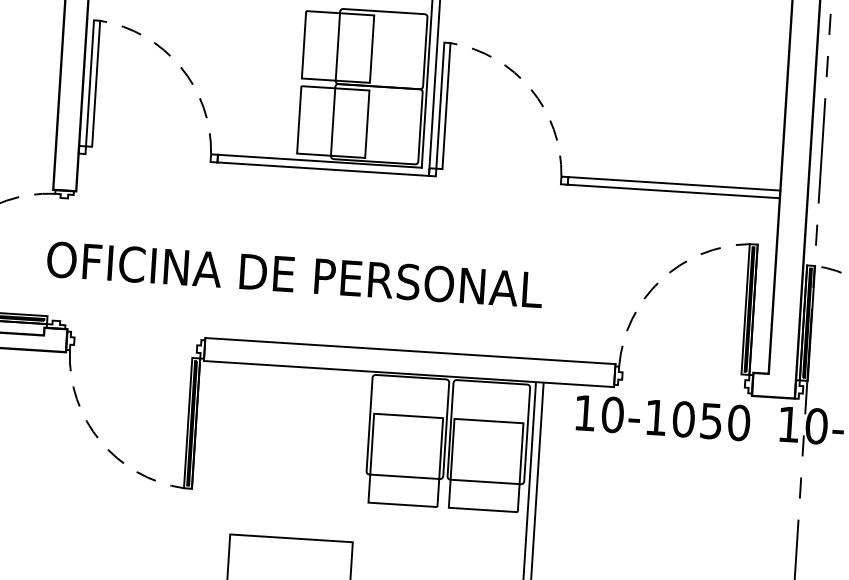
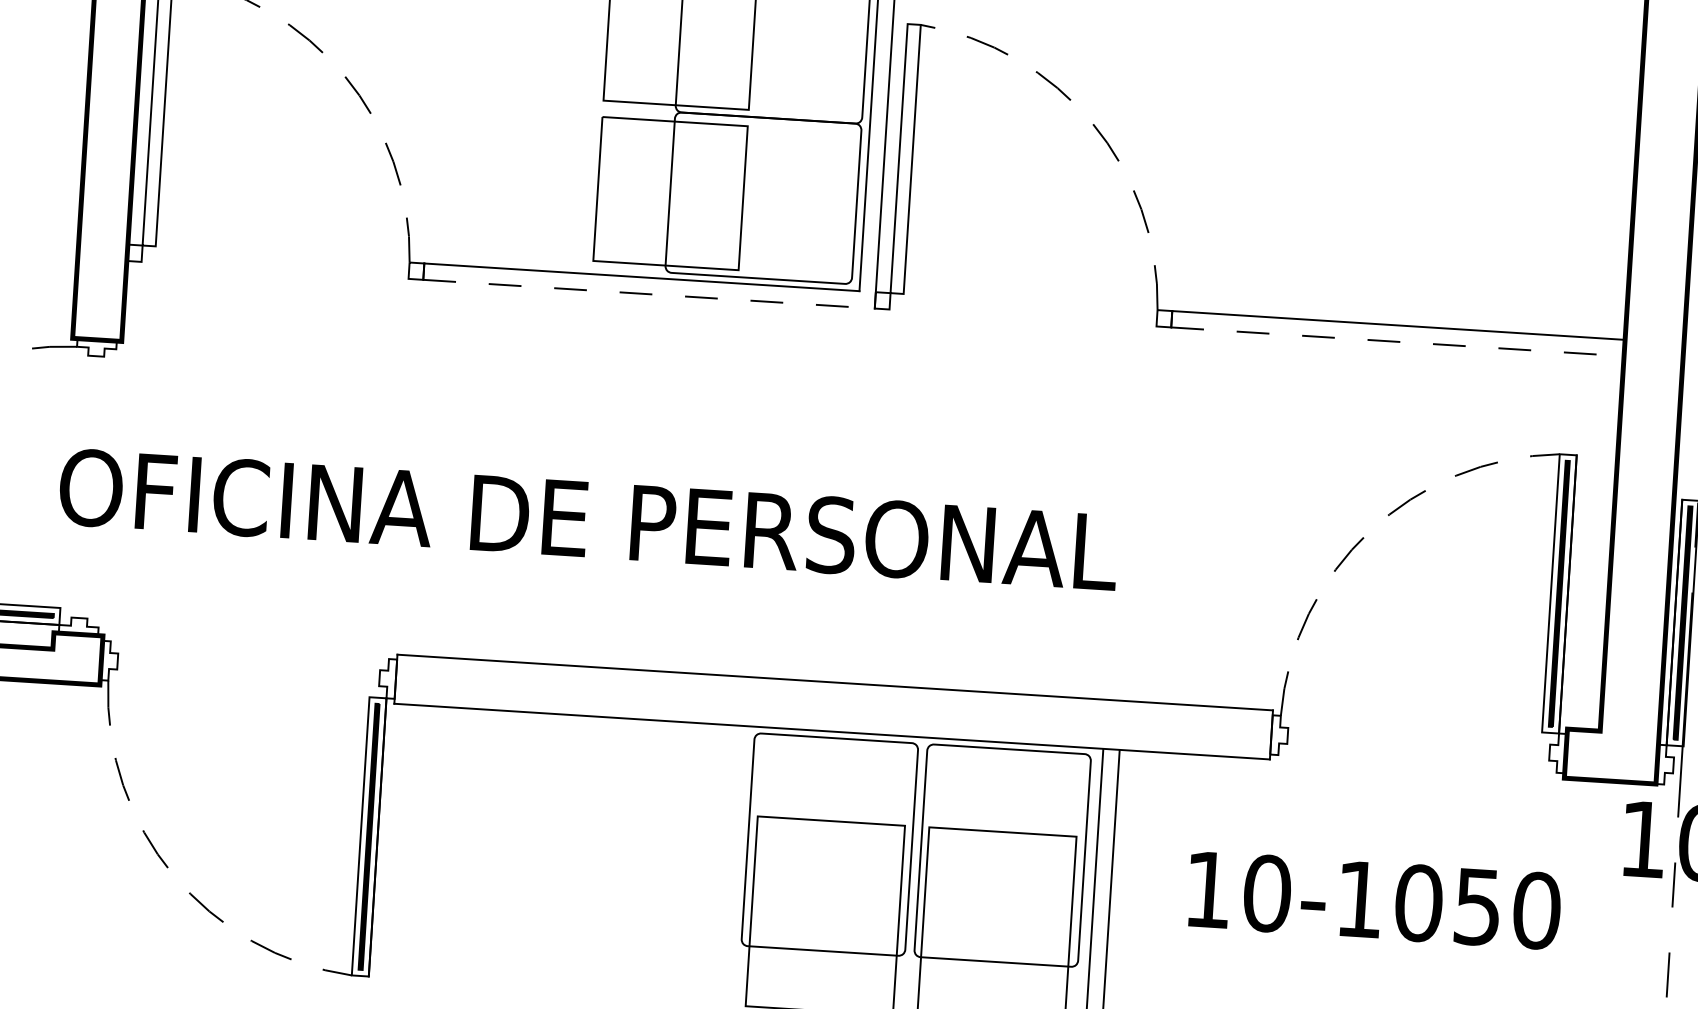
line: (323, 169) -> (649, 294), solid -> dashed
line: (674, 191) -> (1399, 341), solid -> dashed
text: (662, 418) -> (1373, 901), moved

